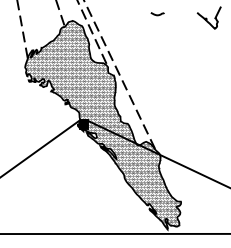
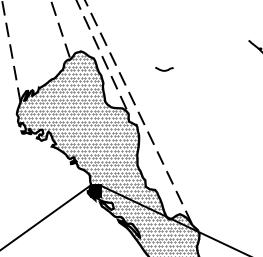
curve: (157, 14) -> (164, 69), moved

